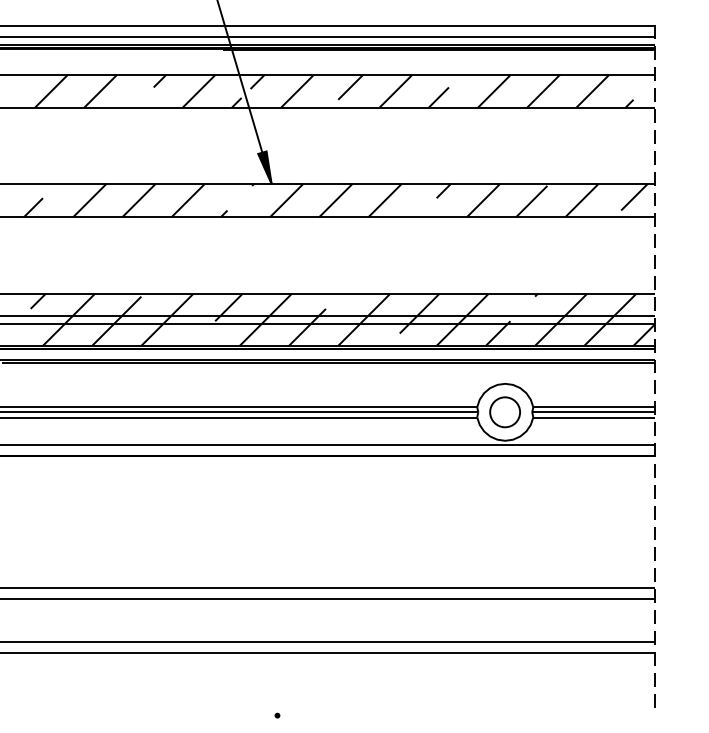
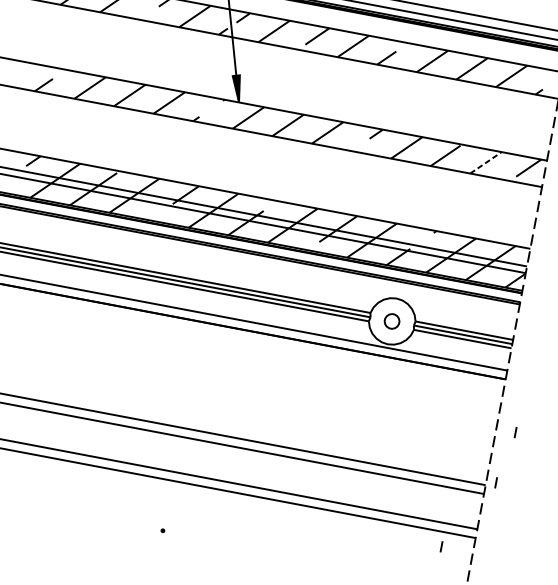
line: (582, 200) -> (486, 162), solid -> dashed
circle: (504, 412) -> (391, 321), size x0.6
line: (678, 517) -> (515, 432), added
line: (666, 582) -> (496, 482), added
line: (615, 671) -> (441, 546), added

